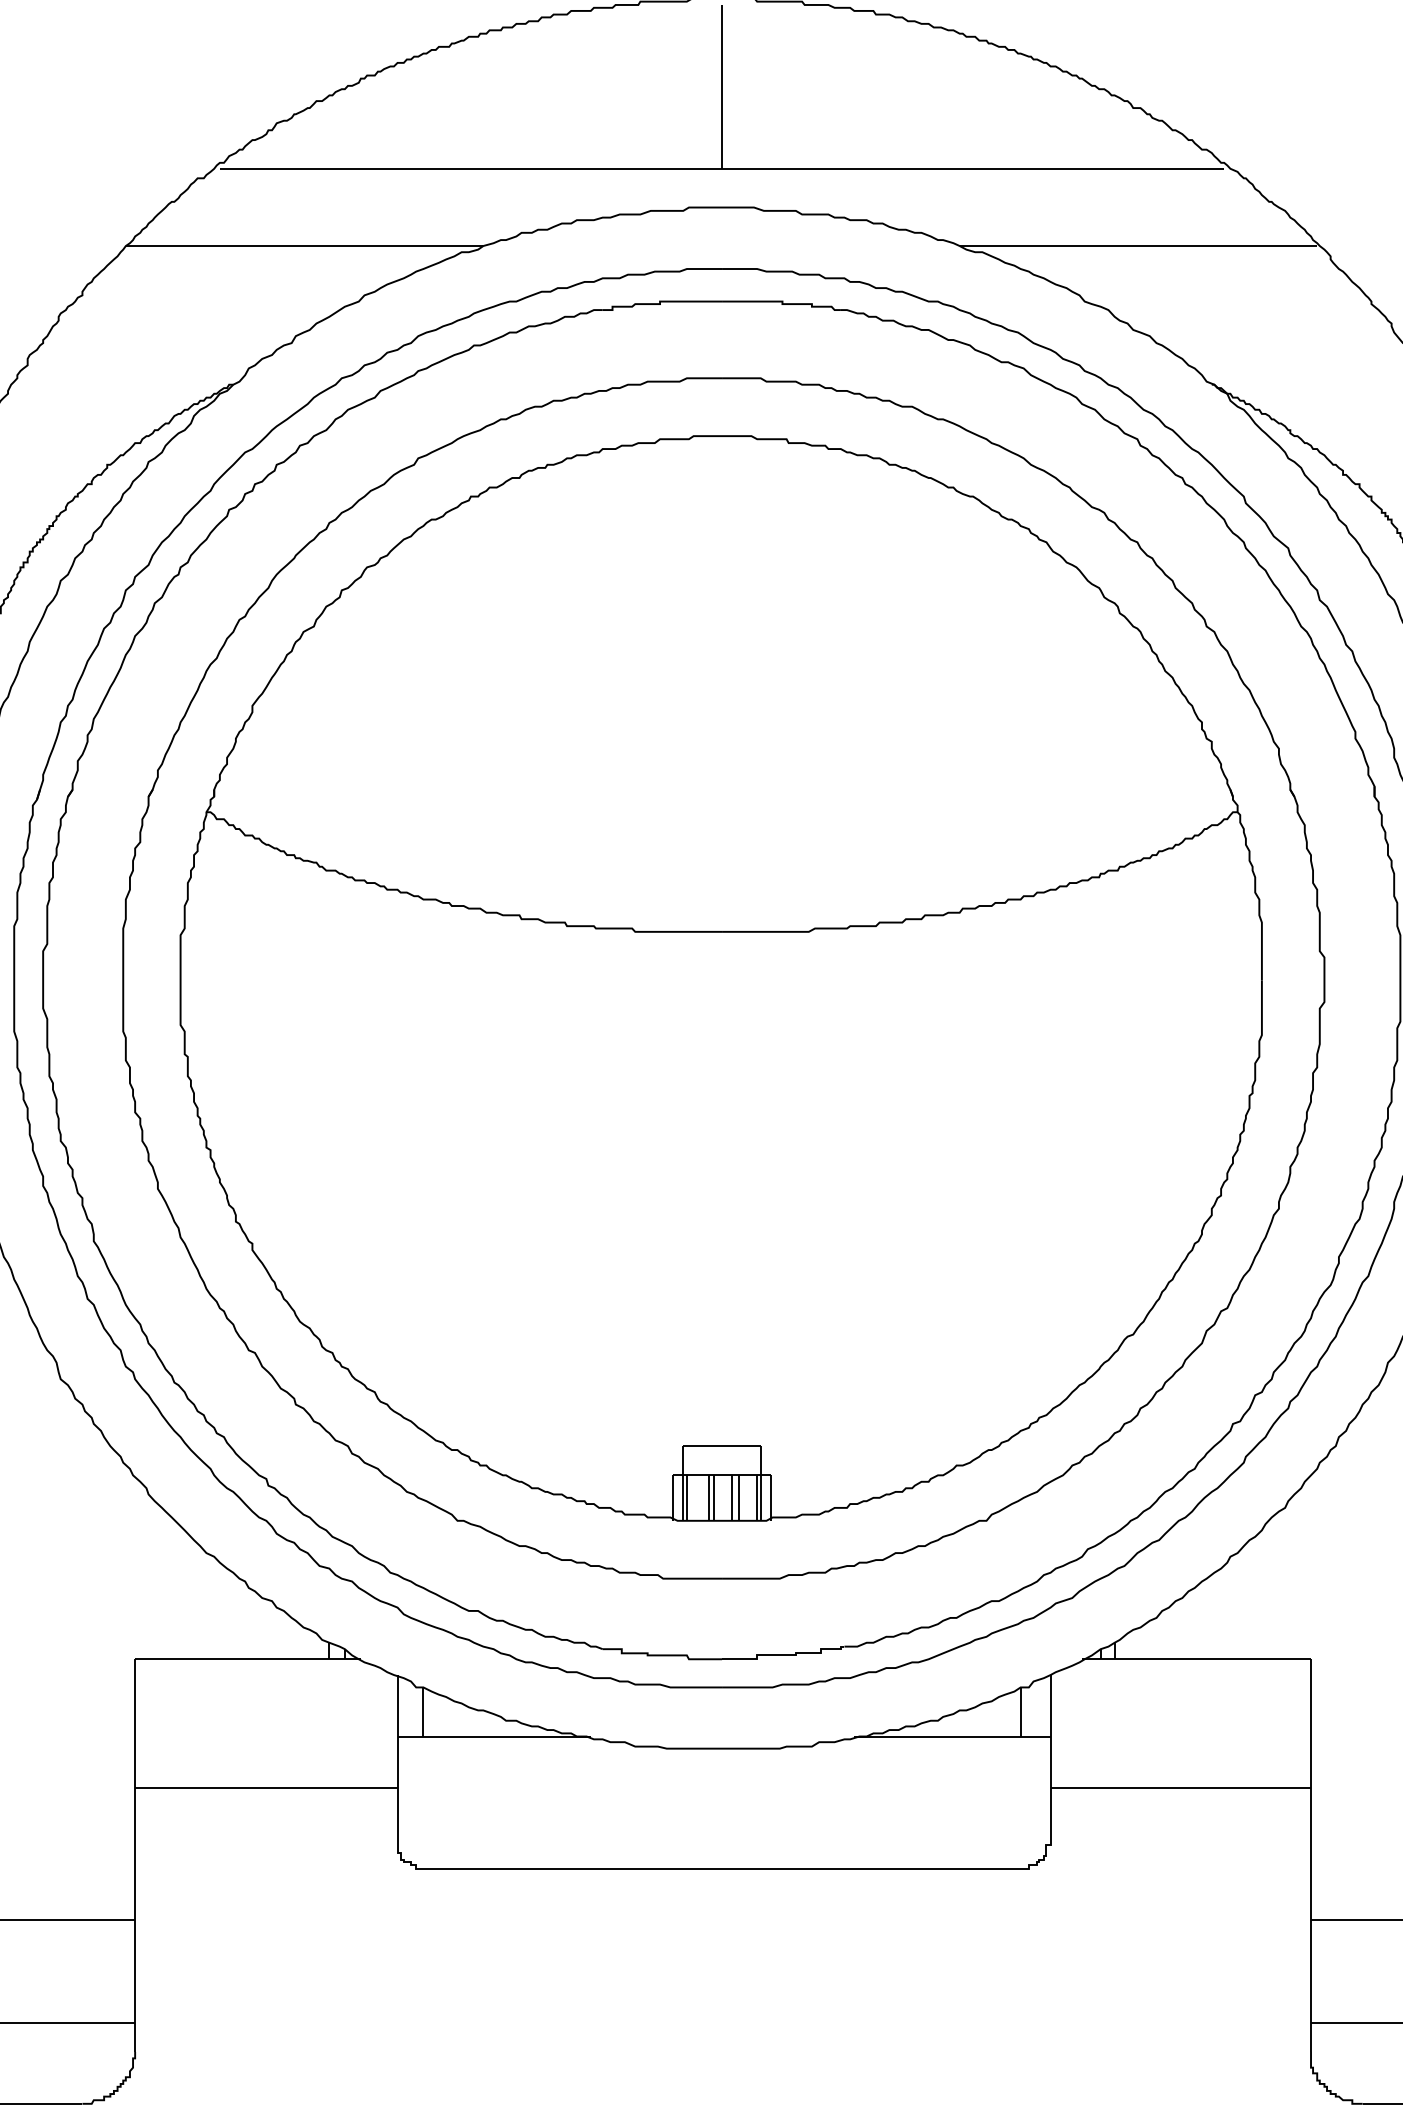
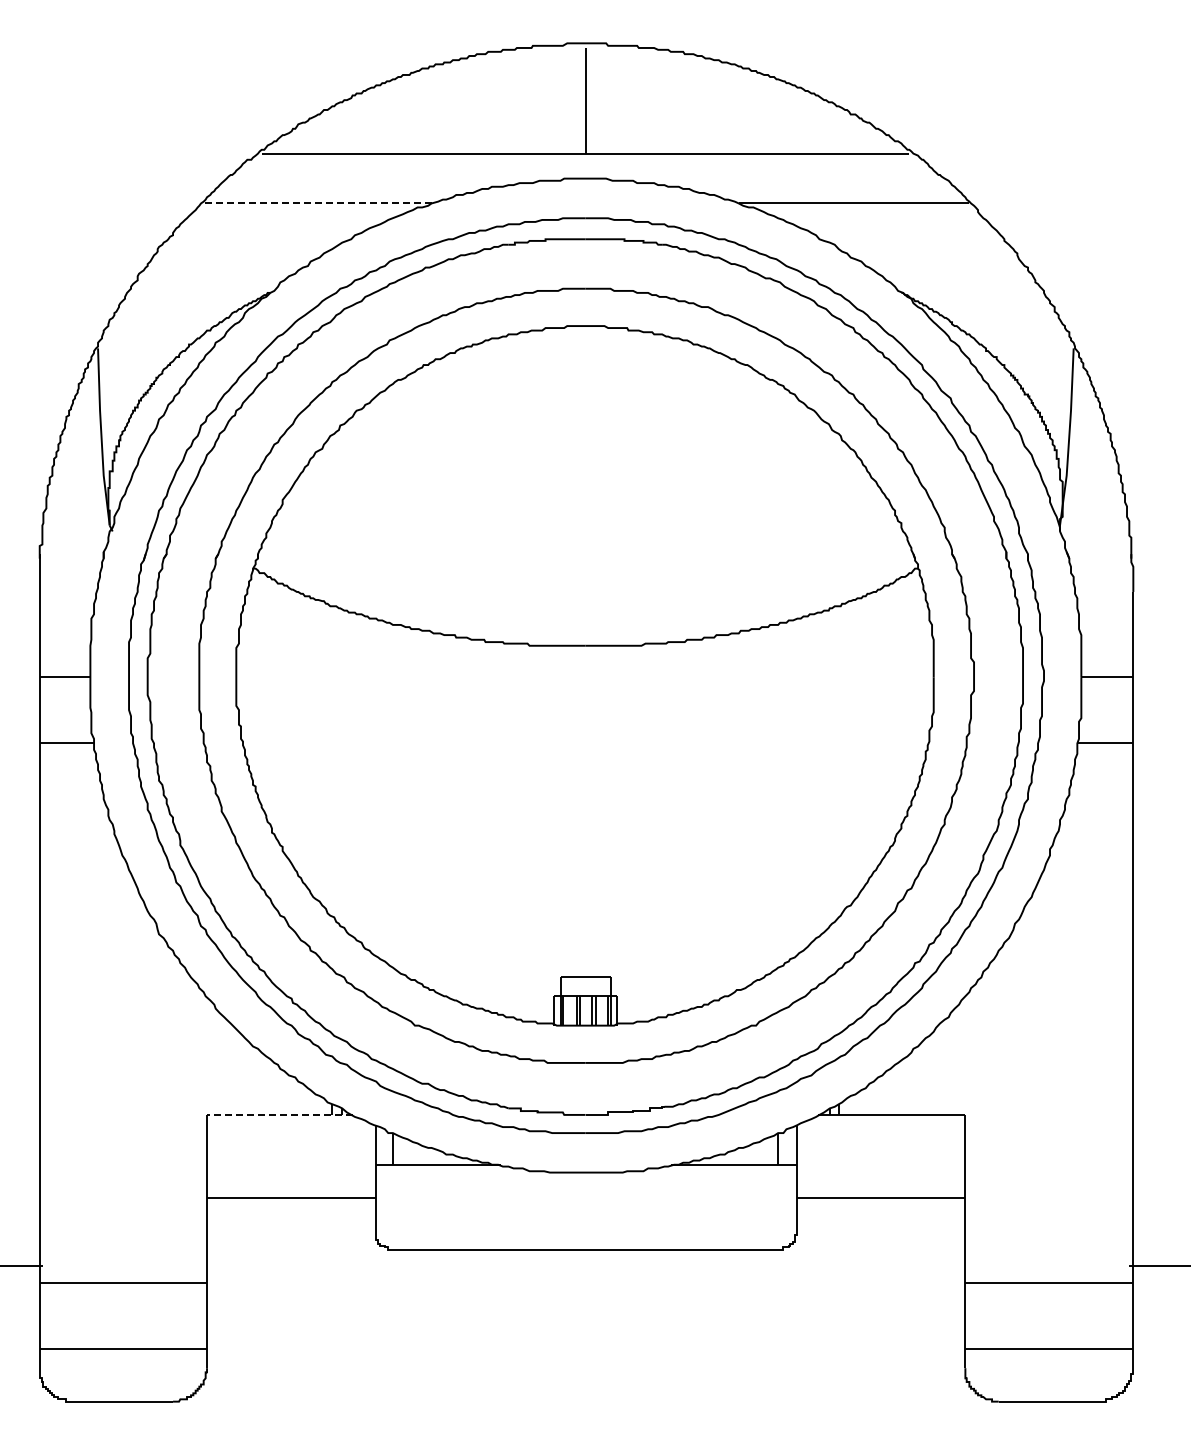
line: (303, 246) -> (315, 203), solid -> dashed
line: (247, 1658) -> (279, 1114), solid -> dashed

